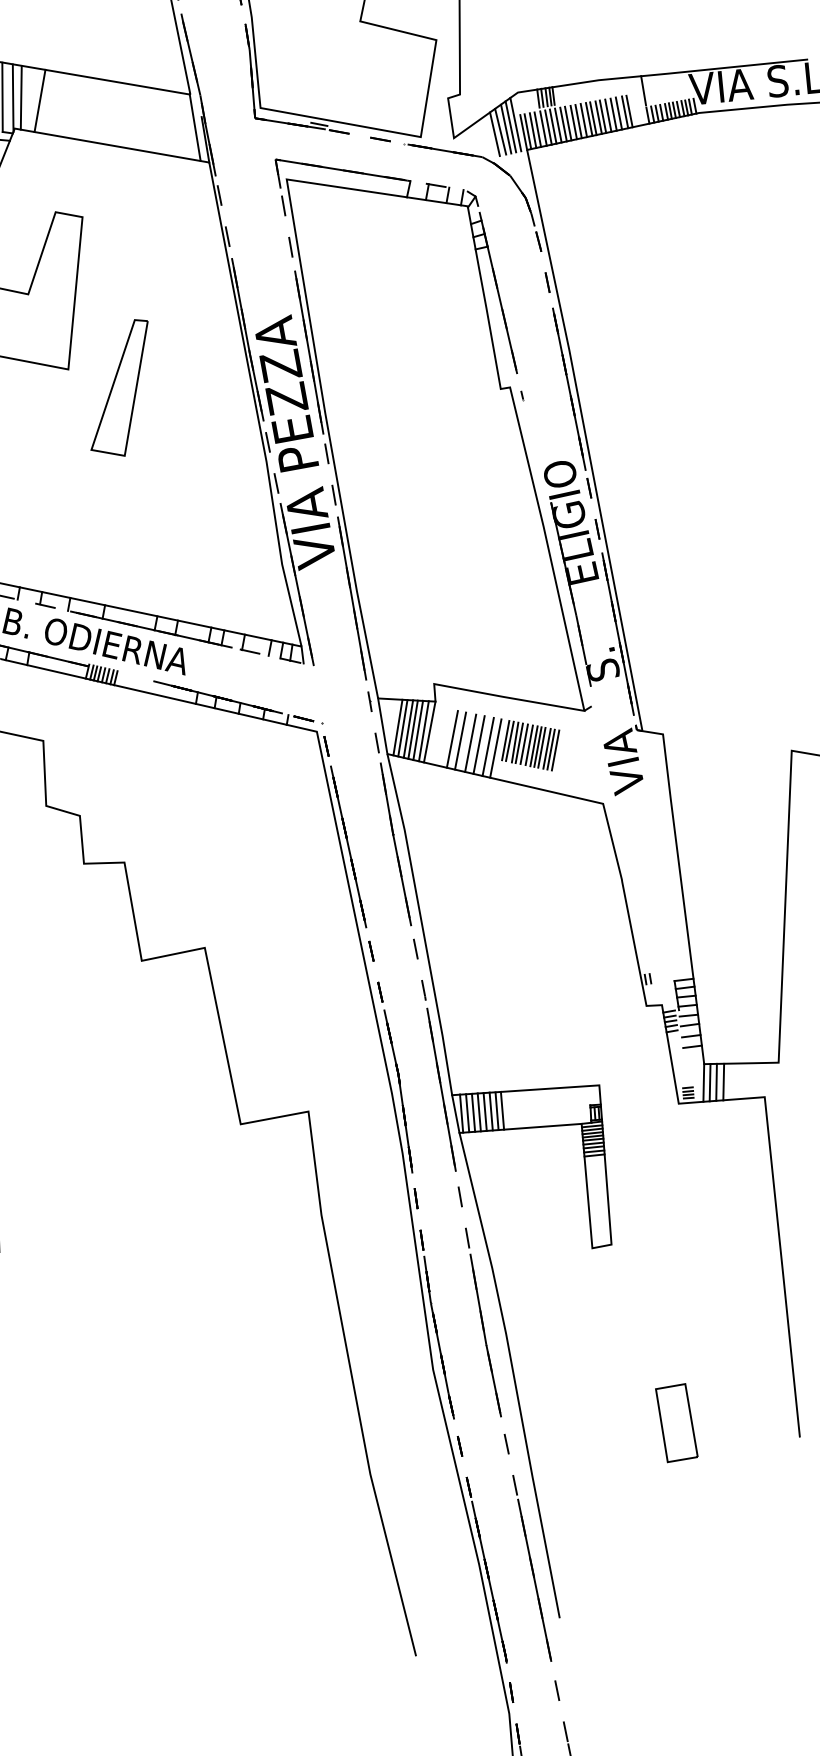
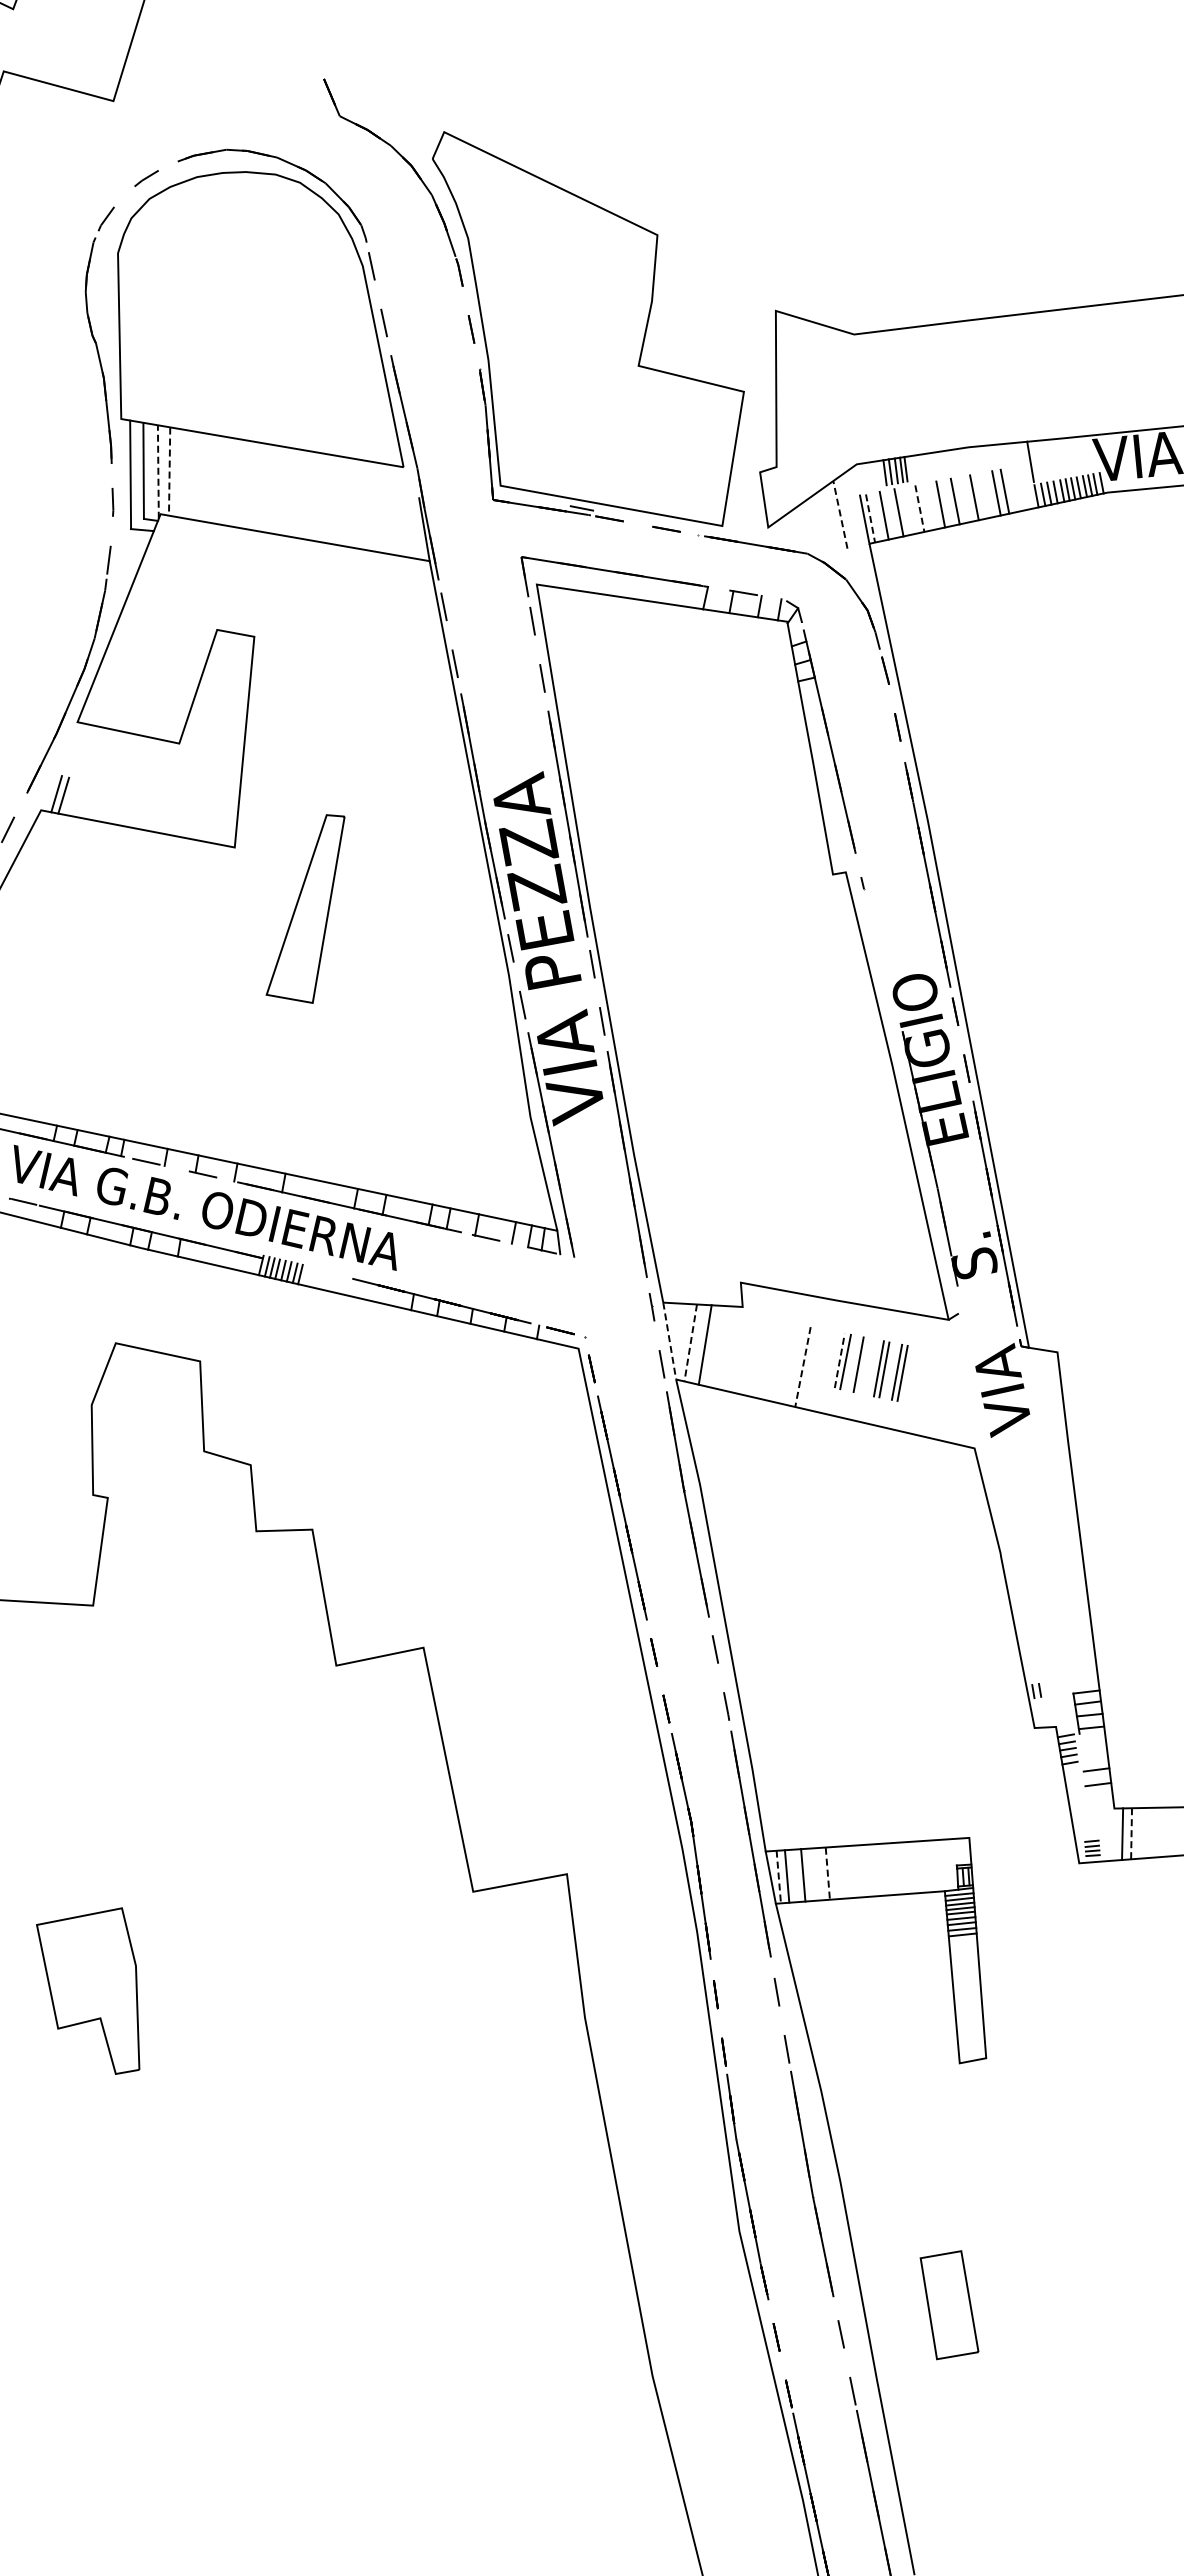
line: (13, 98) -> (158, 472), solid -> dashed
line: (21, 98) -> (169, 472), solid -> dashed
line: (40, 100) -> (195, 475), removed
line: (629, 111) -> (1010, 490), removed
line: (613, 114) -> (988, 494), removed
line: (608, 115) -> (981, 496), removed
line: (598, 117) -> (968, 498), removed
line: (592, 118) -> (960, 500), removed
line: (583, 120) -> (947, 503), removed
line: (573, 122) -> (933, 505), removed
line: (567, 123) -> (925, 507), removed
line: (515, 124) -> (853, 508), removed
line: (563, 124) -> (919, 508), solid -> dashed
line: (558, 125) -> (912, 509), removed
line: (510, 126) -> (846, 511), removed
line: (553, 126) -> (905, 511), removed
line: (194, 128) -> (409, 513), removed
line: (506, 128) -> (840, 514), solid -> dashed
line: (543, 128) -> (891, 513), removed
line: (532, 130) -> (877, 517), removed
line: (500, 131) -> (832, 518), removed
line: (527, 131) -> (870, 518), solid -> dashed
line: (494, 133) -> (824, 521), removed
part: (119, 387) -> (305, 908), moved
line: (382, 726) -> (669, 1341), solid -> dashed
line: (397, 727) -> (690, 1342), solid -> dashed
line: (402, 727) -> (697, 1343), removed
line: (412, 729) -> (711, 1345), removed
line: (418, 730) -> (718, 1346), removed
line: (423, 730) -> (726, 1347), removed
line: (429, 731) -> (734, 1348), removed
line: (452, 739) -> (765, 1359), removed
line: (505, 740) -> (839, 1360), solid -> dashed
line: (459, 741) -> (776, 1361), removed
line: (514, 742) -> (852, 1363), removed
line: (470, 743) -> (790, 1364), removed
line: (524, 743) -> (865, 1365), removed
line: (478, 745) -> (802, 1367), solid -> dashed
line: (529, 745) -> (872, 1367), removed
line: (488, 746) -> (815, 1369), removed
line: (541, 747) -> (889, 1370), removed
line: (495, 748) -> (825, 1371), removed
line: (555, 750) -> (908, 1374), removed
line: (688, 1015) -> (1092, 1741), removed
line: (689, 1025) -> (1094, 1754), removed
line: (703, 1082) -> (1113, 1834), removed
line: (716, 1082) -> (1131, 1833), solid -> dashed
line: (723, 1082) -> (1140, 1833), removed
line: (502, 1110) -> (835, 1872), removed
line: (485, 1111) -> (811, 1874), removed
line: (491, 1111) -> (819, 1873), removed
line: (496, 1111) -> (827, 1874), solid -> dashed
line: (473, 1112) -> (795, 1875), removed
line: (461, 1113) -> (778, 1877), solid -> dashed
part: (676, 1423) -> (949, 2305), moved

